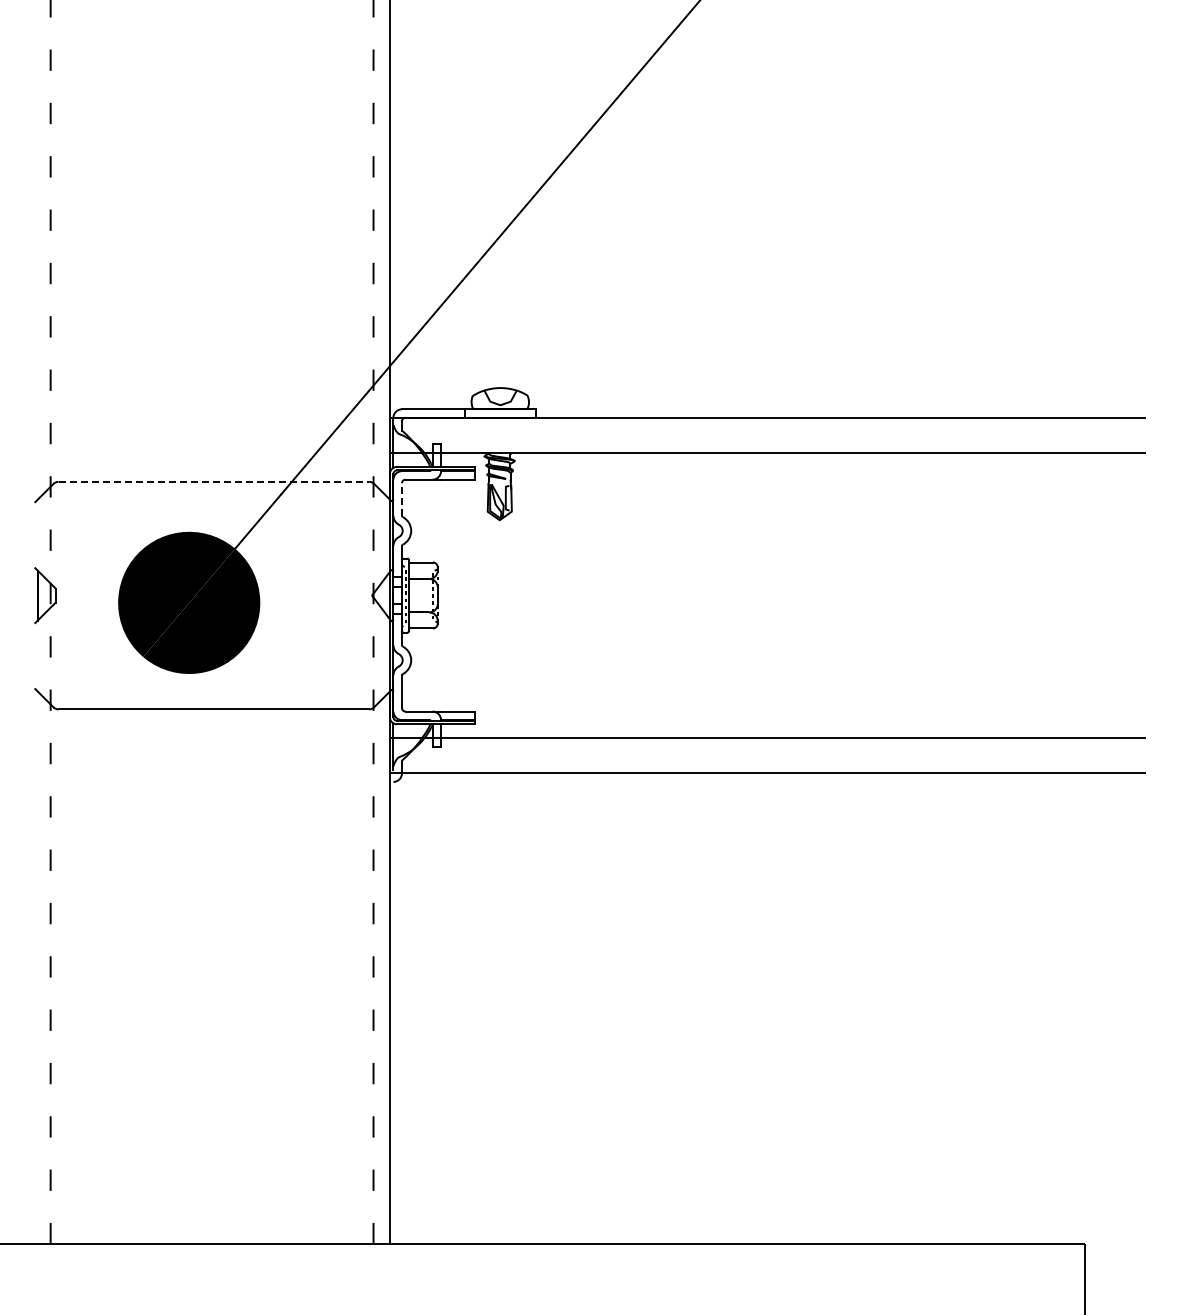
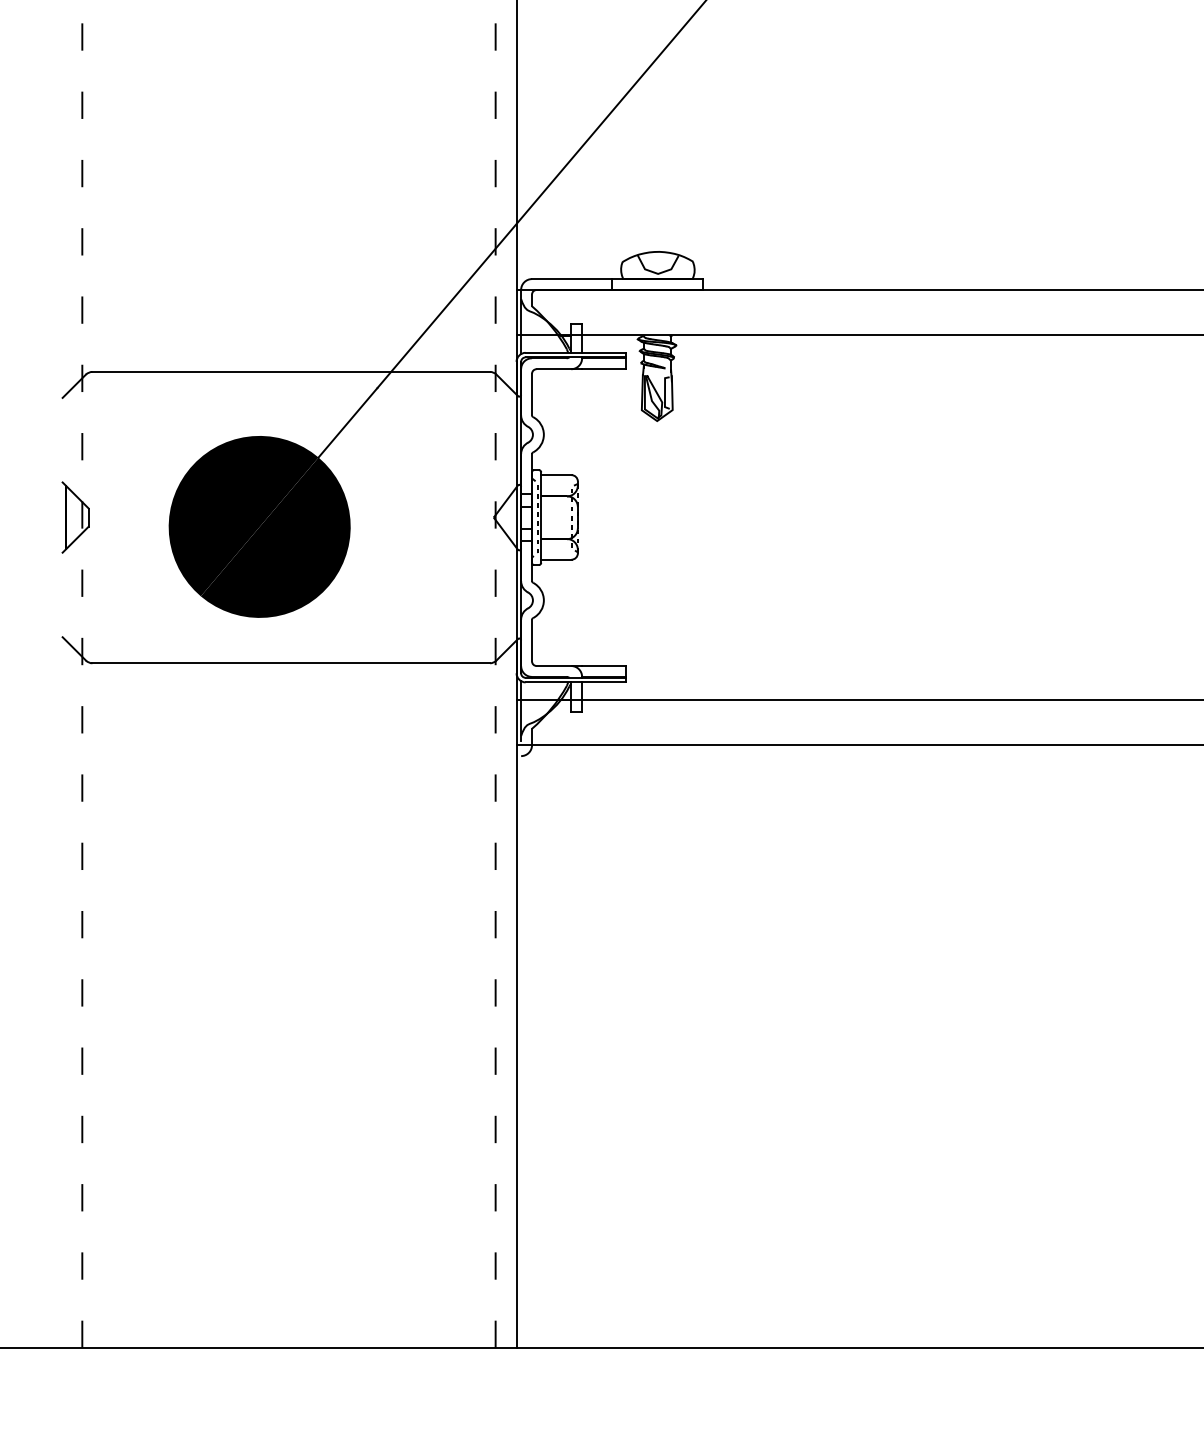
line: (214, 481) -> (292, 371), dashed -> solid
line: (401, 499) -> (531, 394), dashed -> solid

